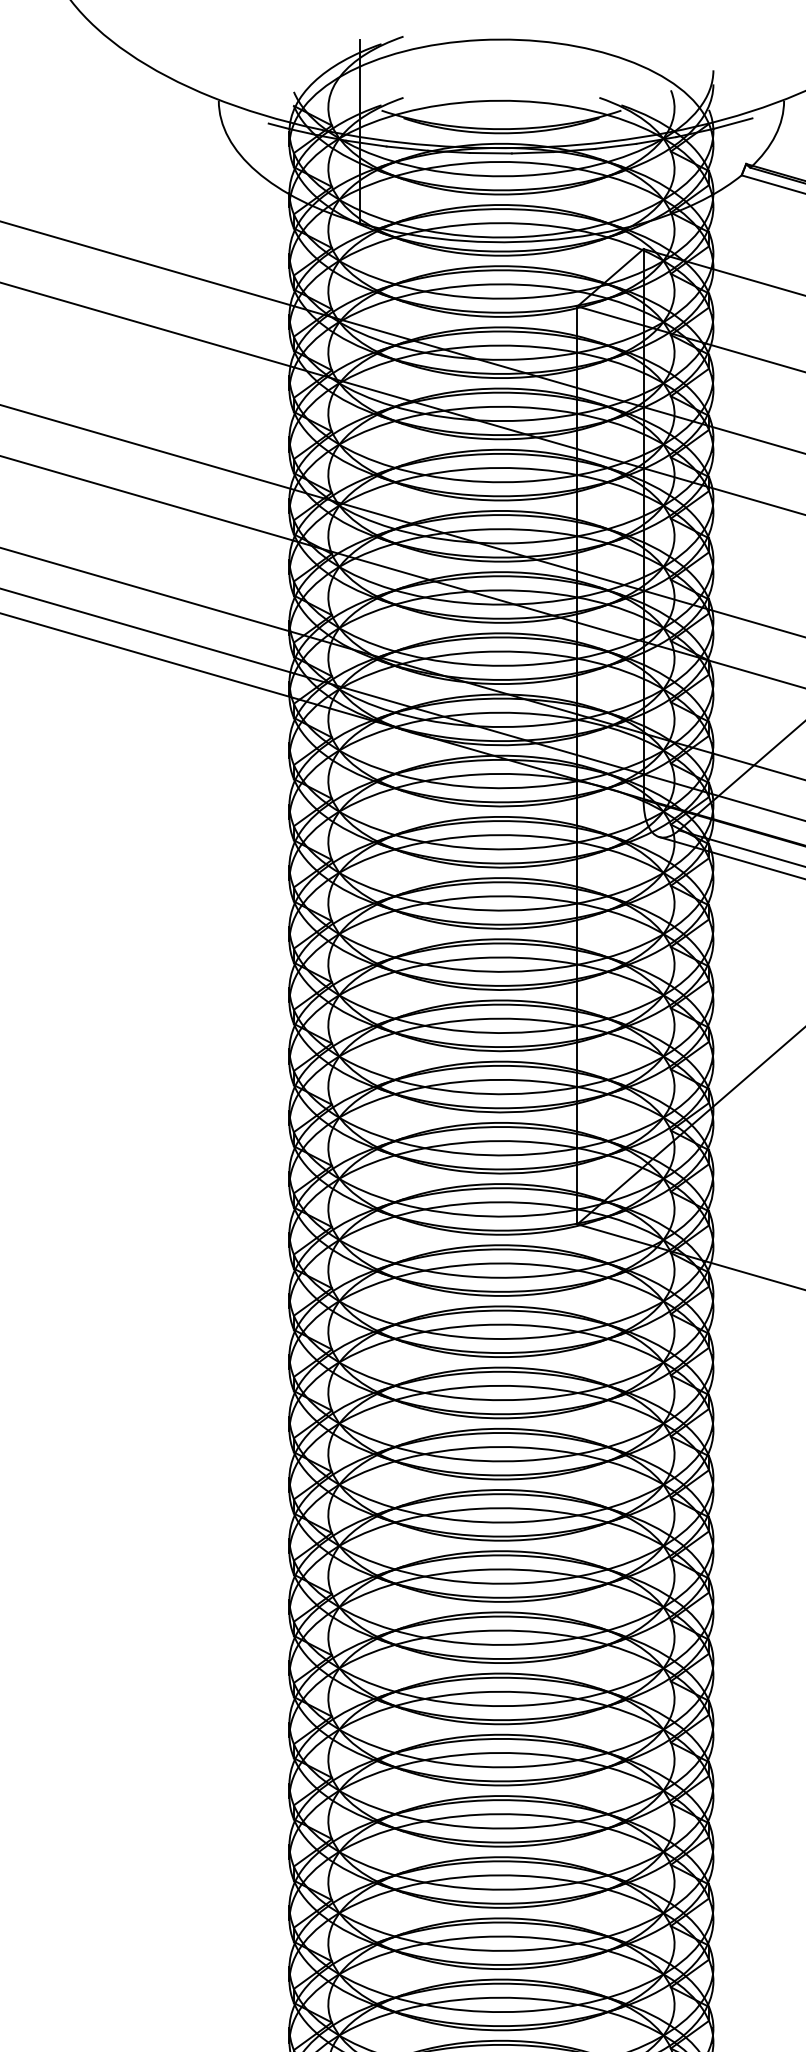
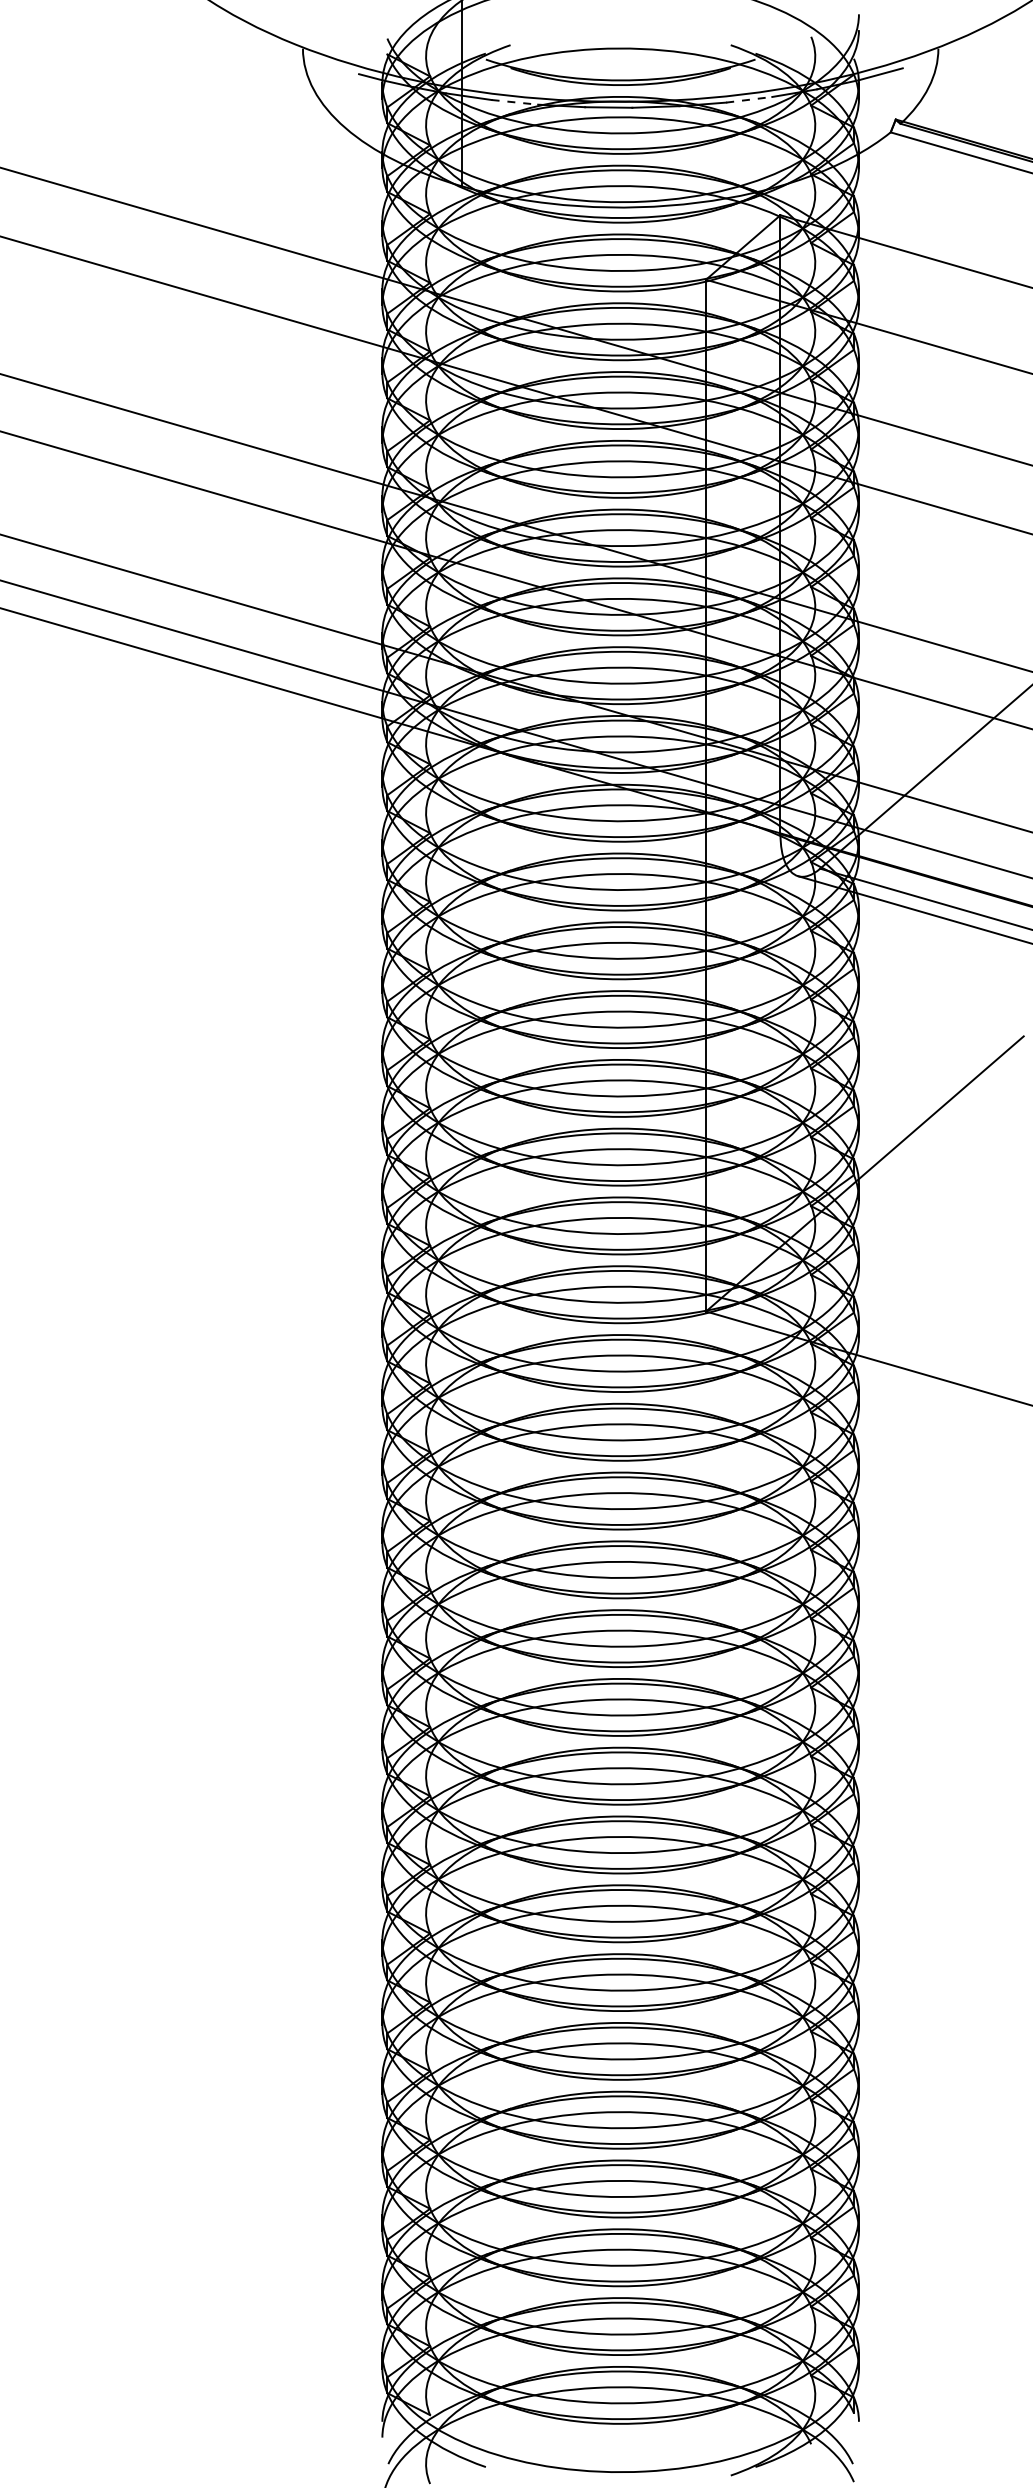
line: (616, 146) -> (749, 99), solid -> dashed
line: (407, 148) -> (515, 102), solid -> dashed

